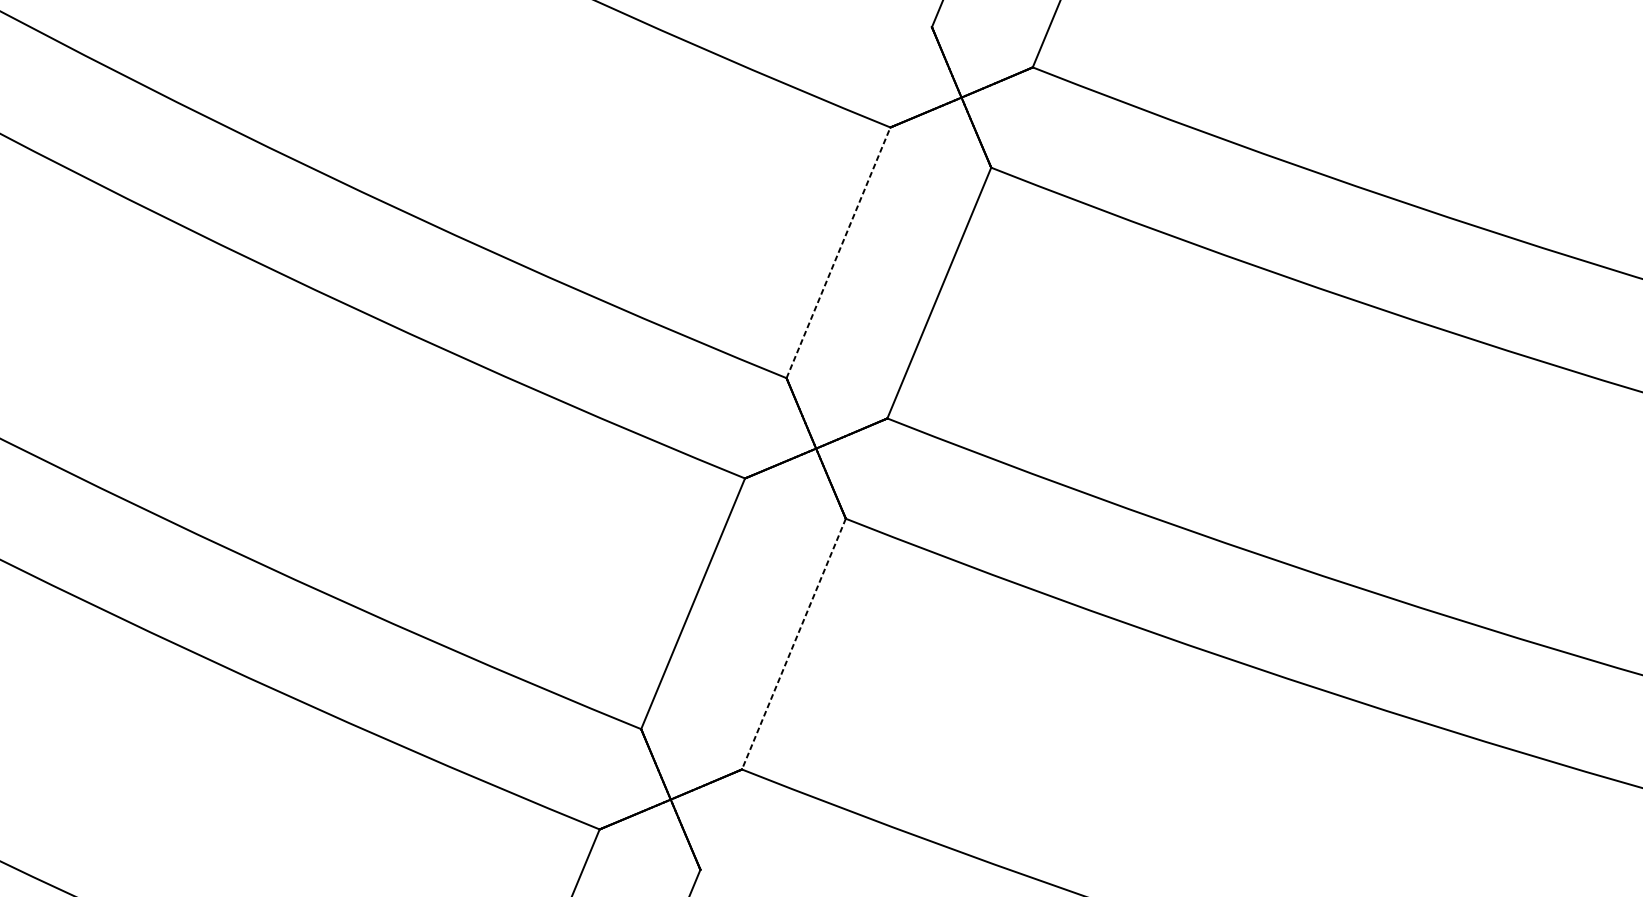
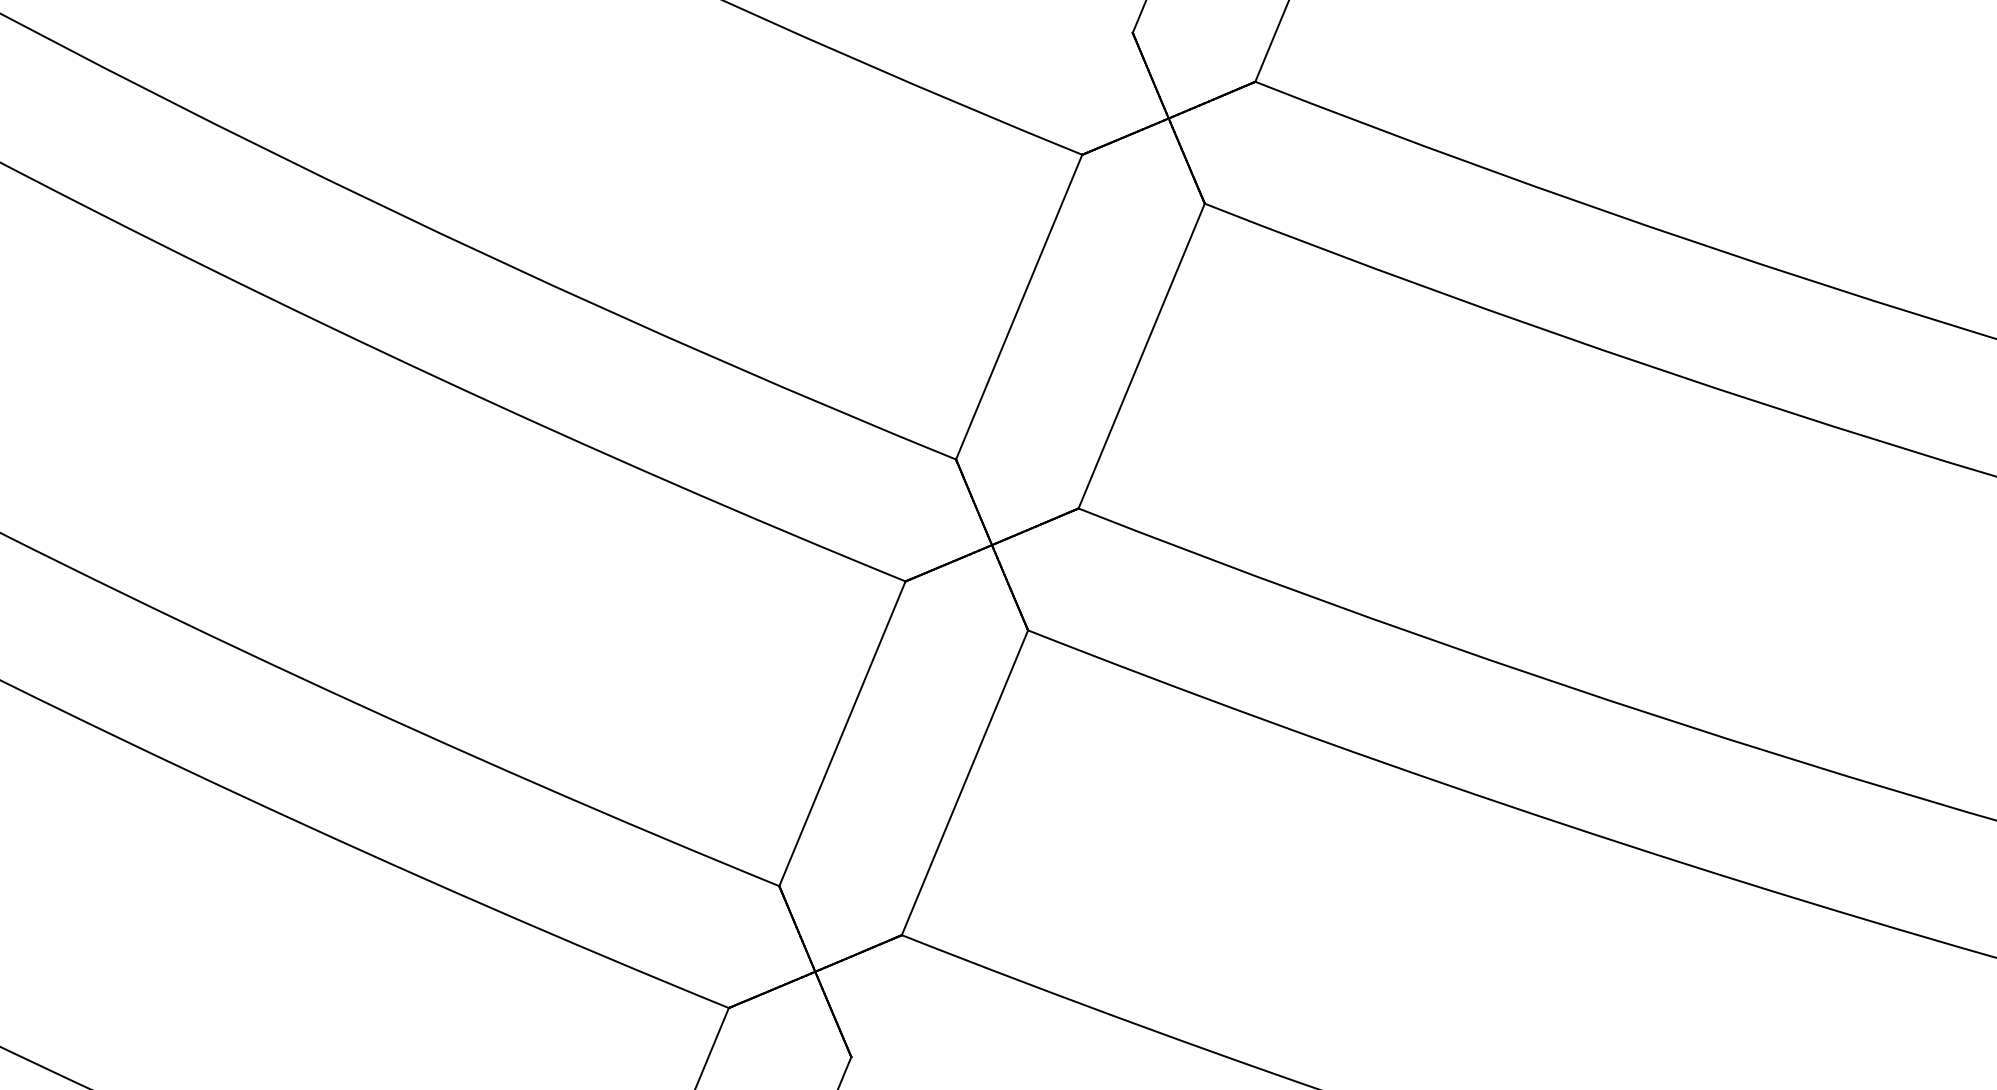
line: (838, 253) -> (1019, 307), dashed -> solid
line: (793, 643) -> (964, 782), dashed -> solid

